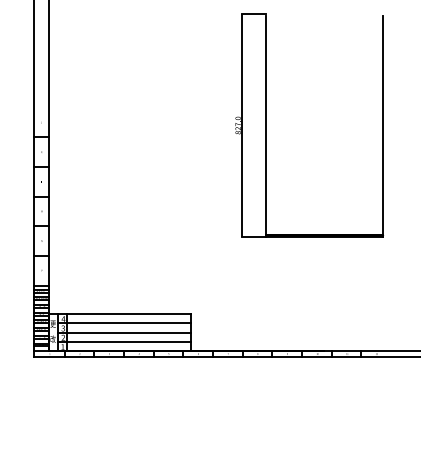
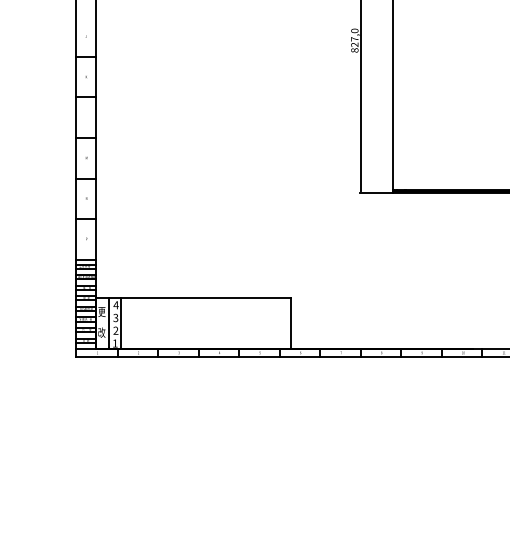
line: (124, 323) -> (199, 311), removed
line: (124, 332) -> (199, 323), removed
line: (124, 341) -> (199, 335), removed

